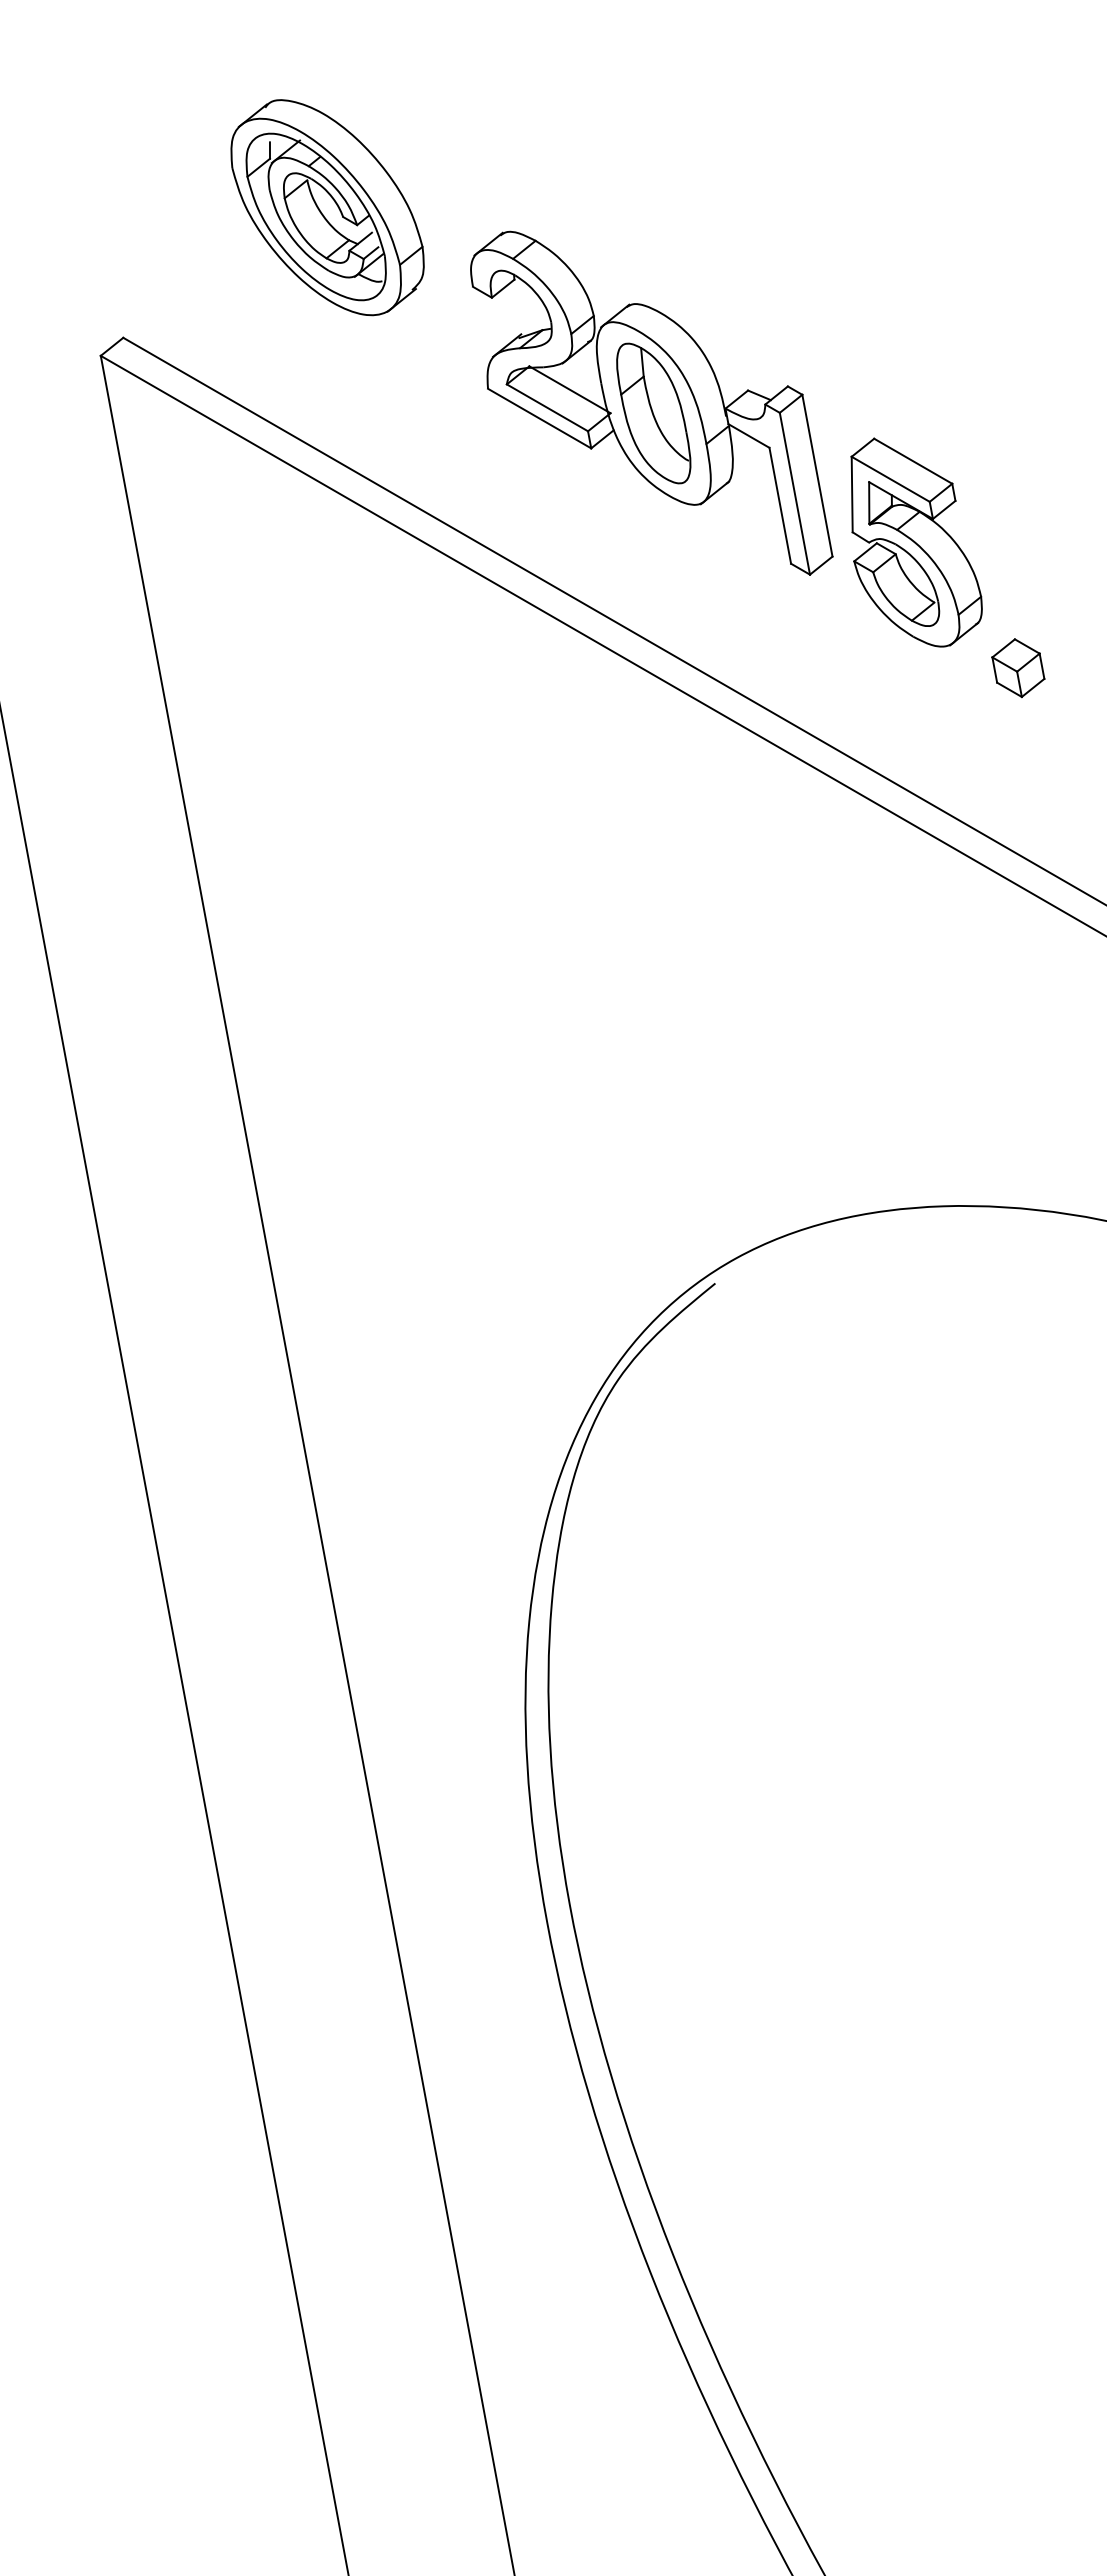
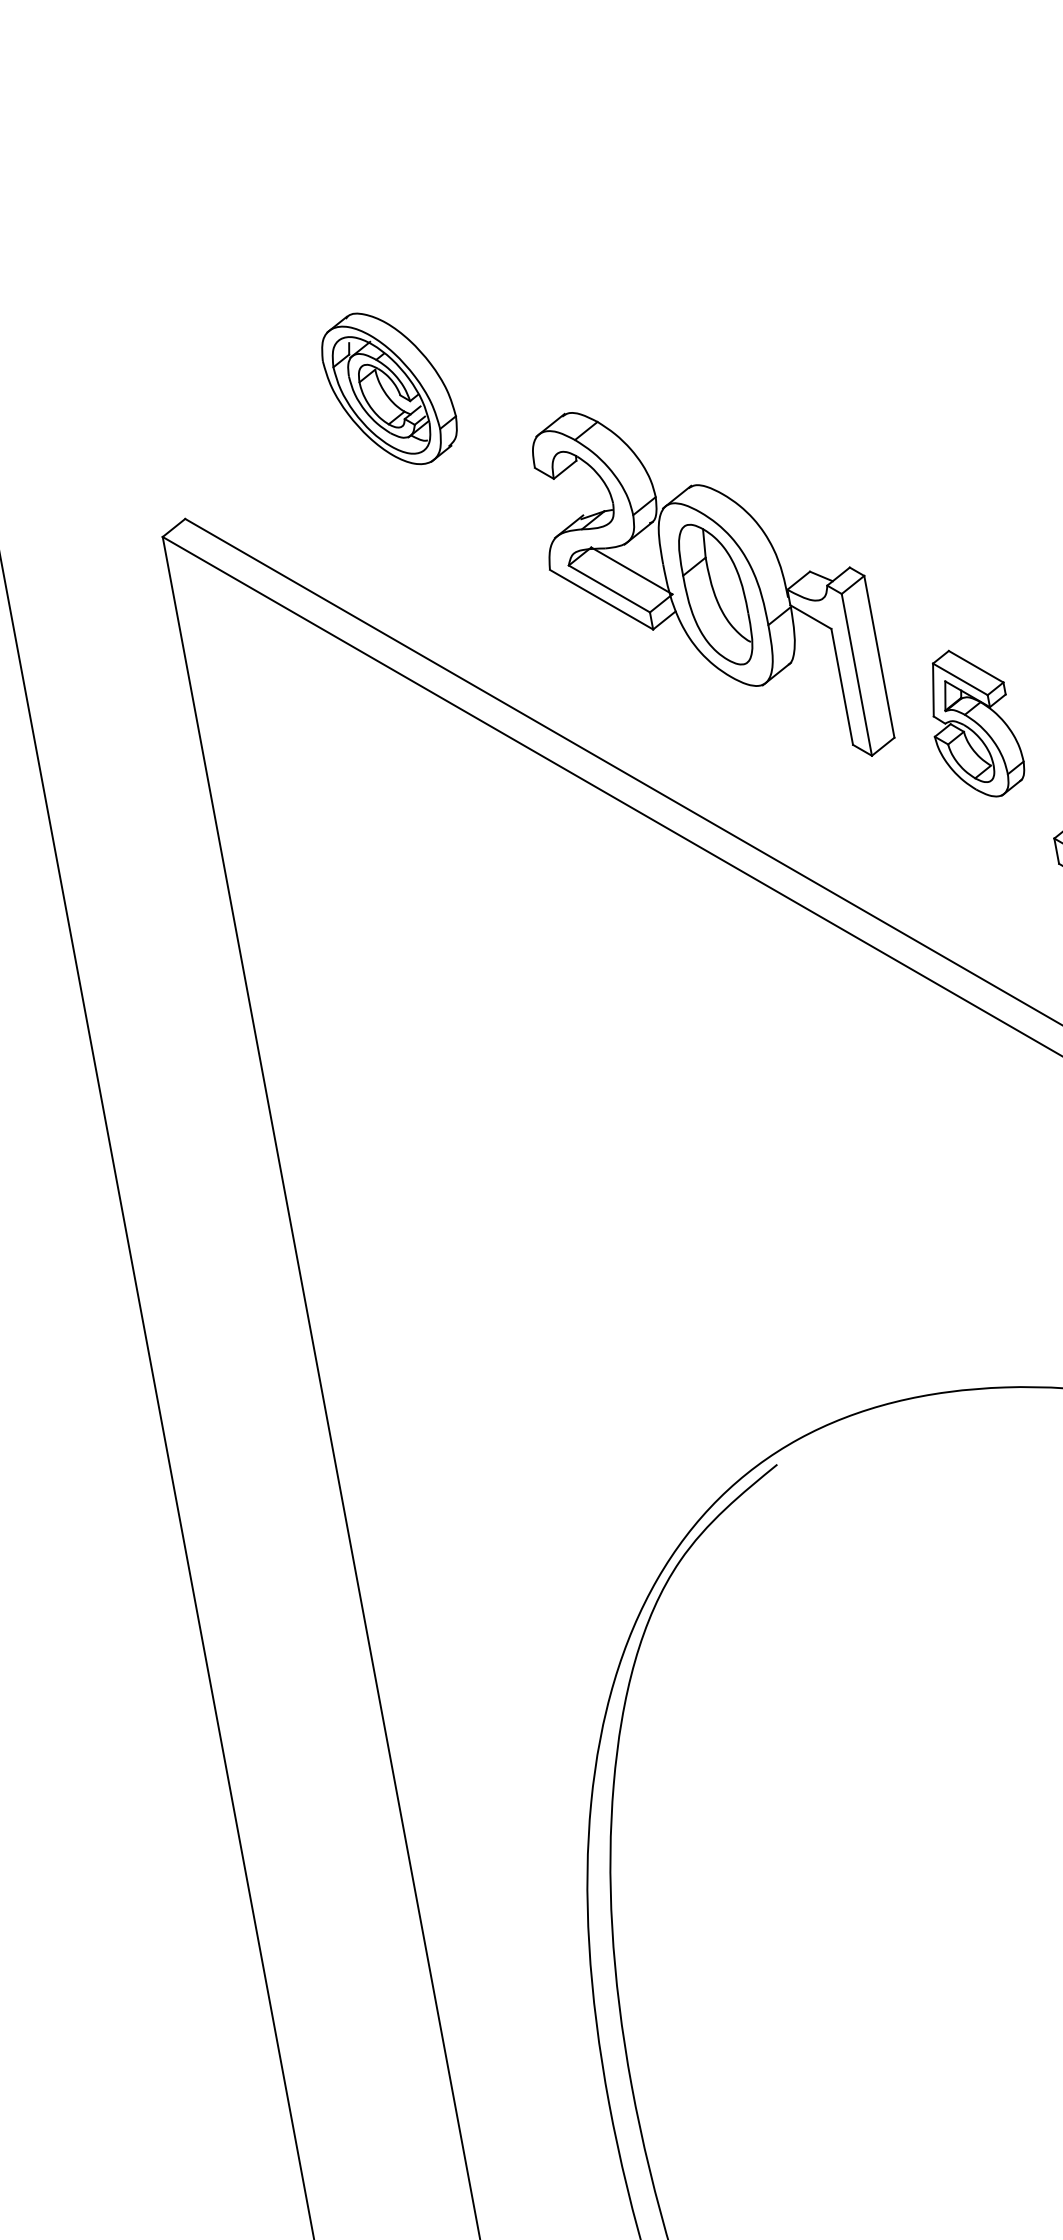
part: (327, 207) -> (389, 388), size x0.7
part: (916, 542) -> (978, 723), size x0.7

